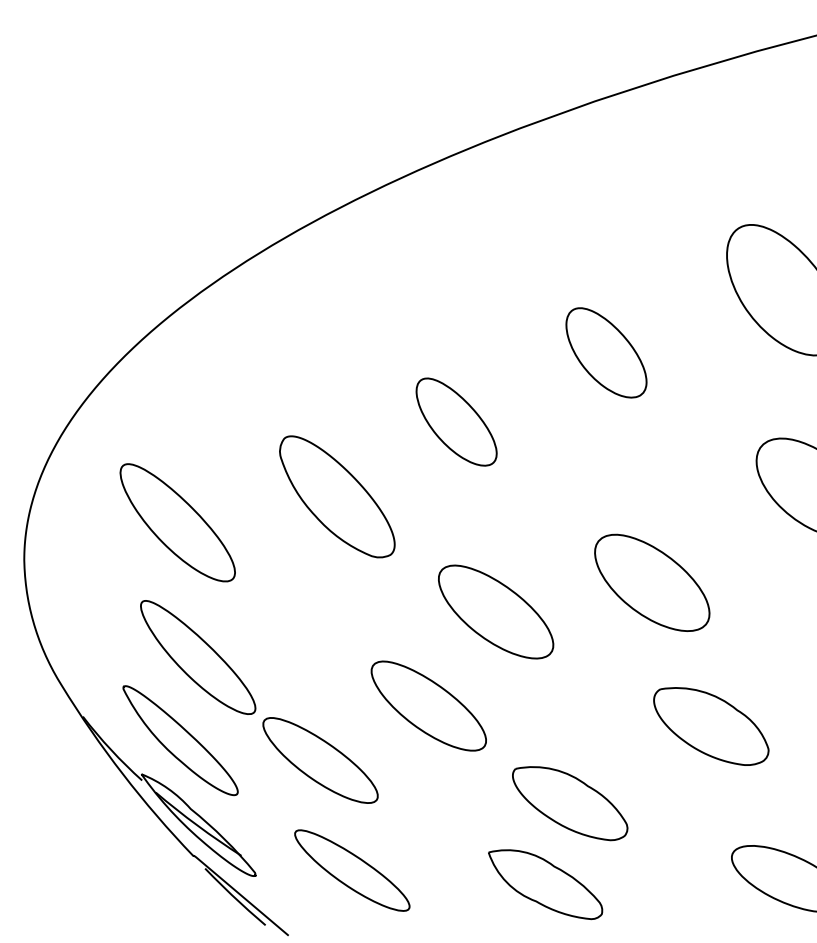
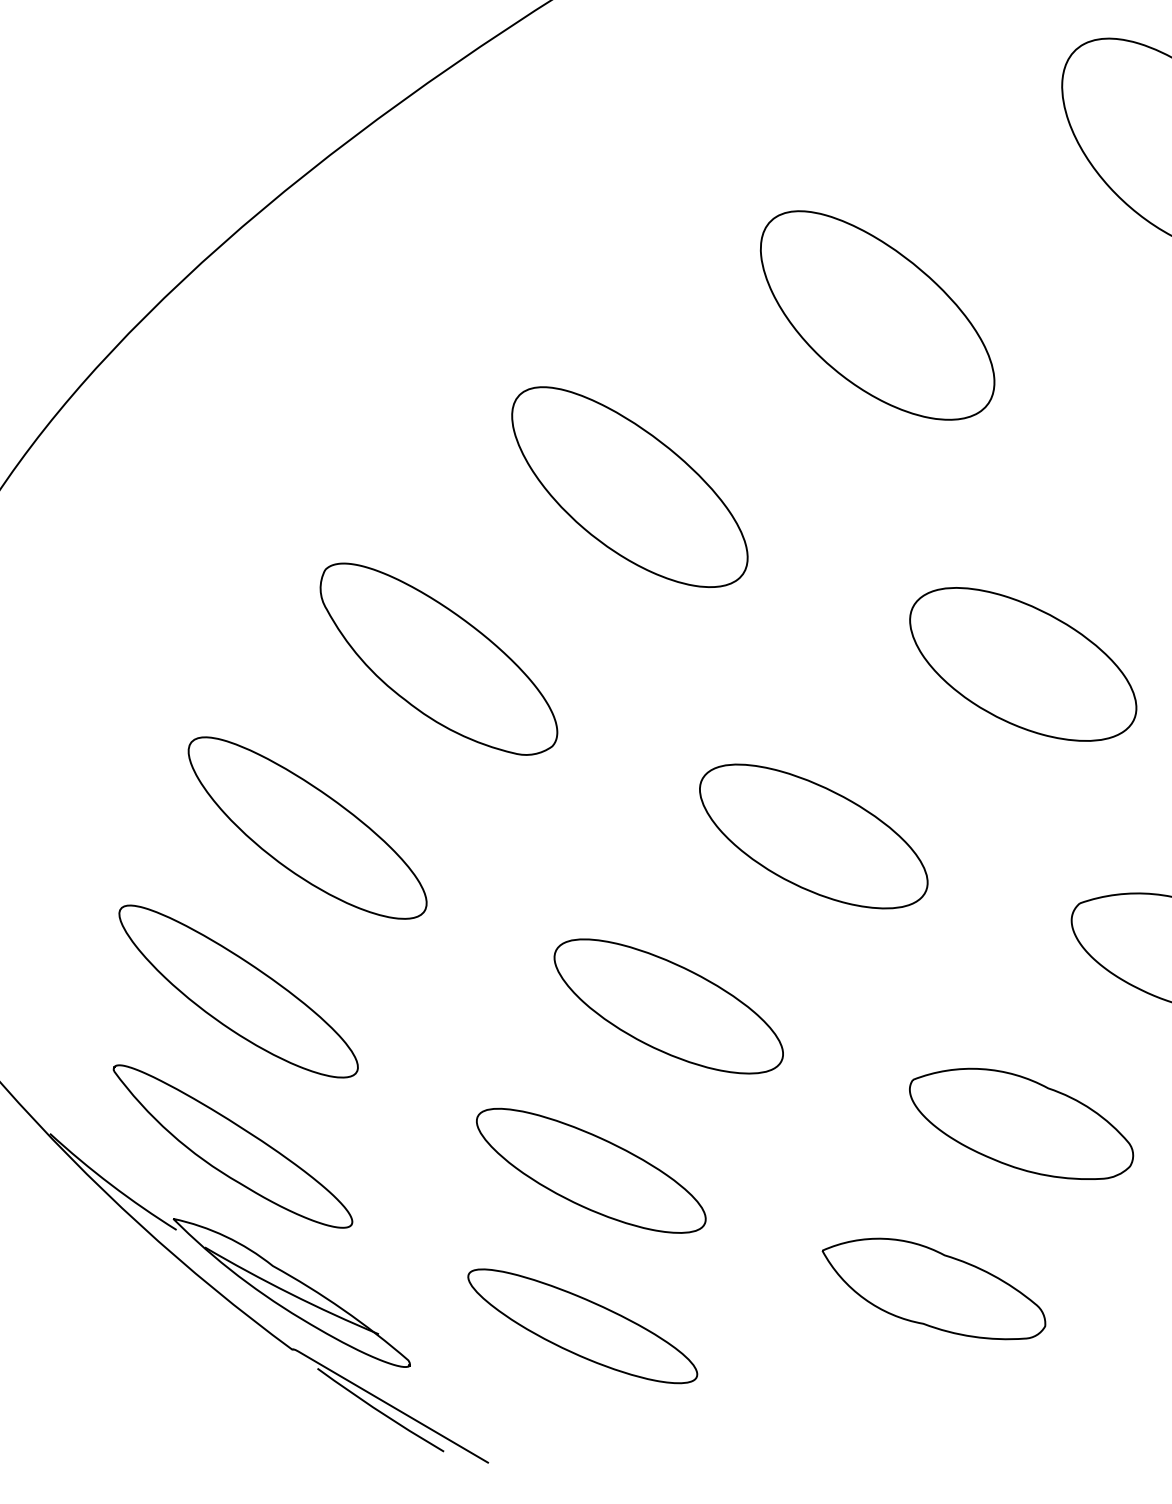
part: (606, 352) -> (877, 314), size x1.43
part: (456, 421) -> (629, 485), size x1.43
part: (177, 522) -> (307, 827), moved
part: (652, 582) -> (1023, 663), moved
part: (496, 611) -> (814, 835), moved
part: (320, 760) -> (591, 1170), moved
part: (570, 803) -> (1022, 1124), moved

